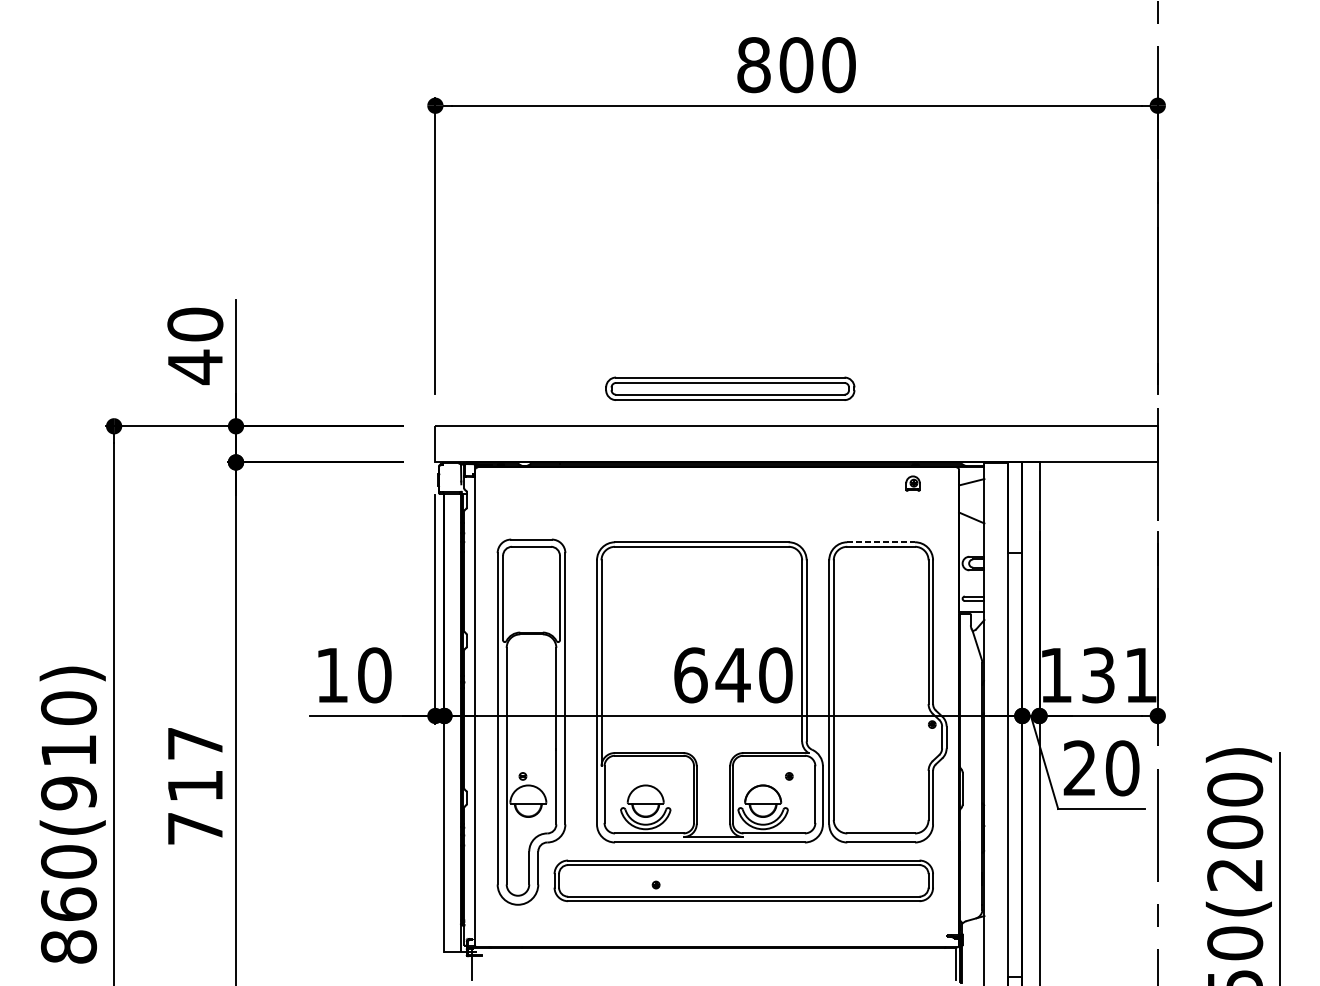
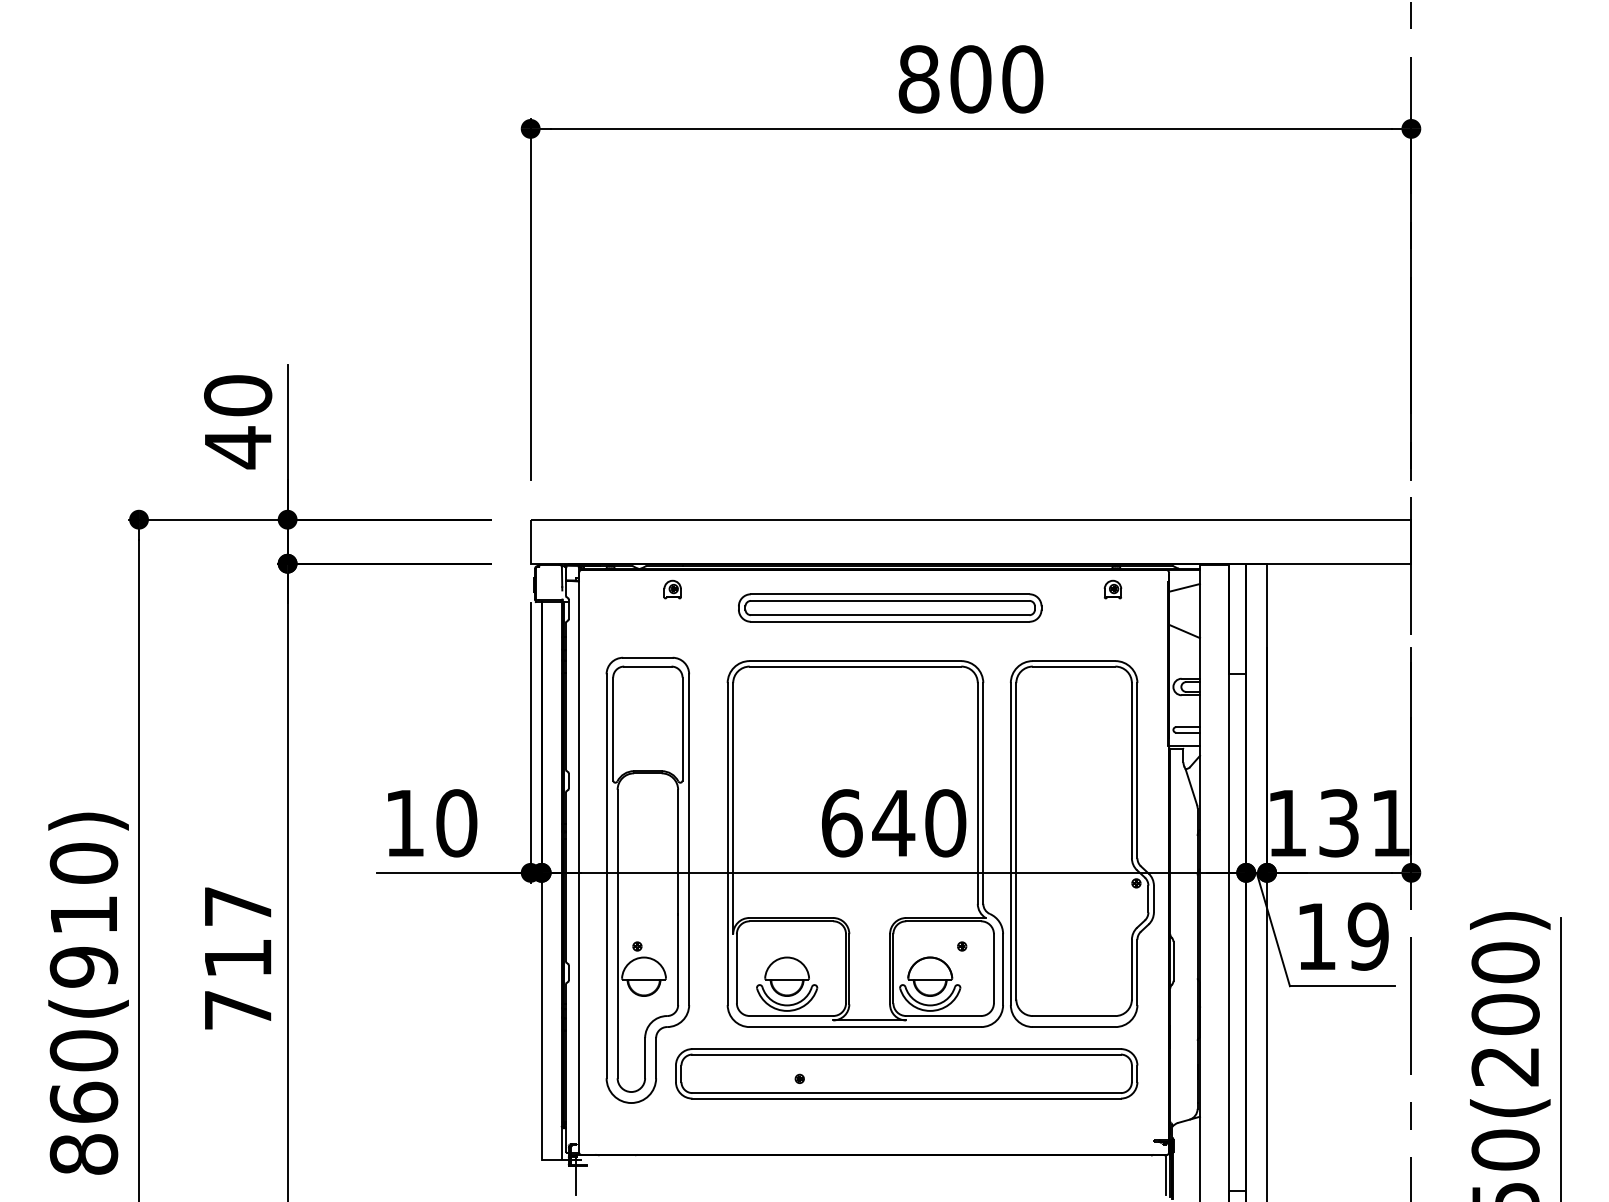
part: (730, 388) -> (890, 607), moved
part: (551, 483) -> (672, 589), added
line: (881, 542) -> (1074, 661), dashed -> solid
text: (1101, 768) -> (1342, 936), 20 -> 19

